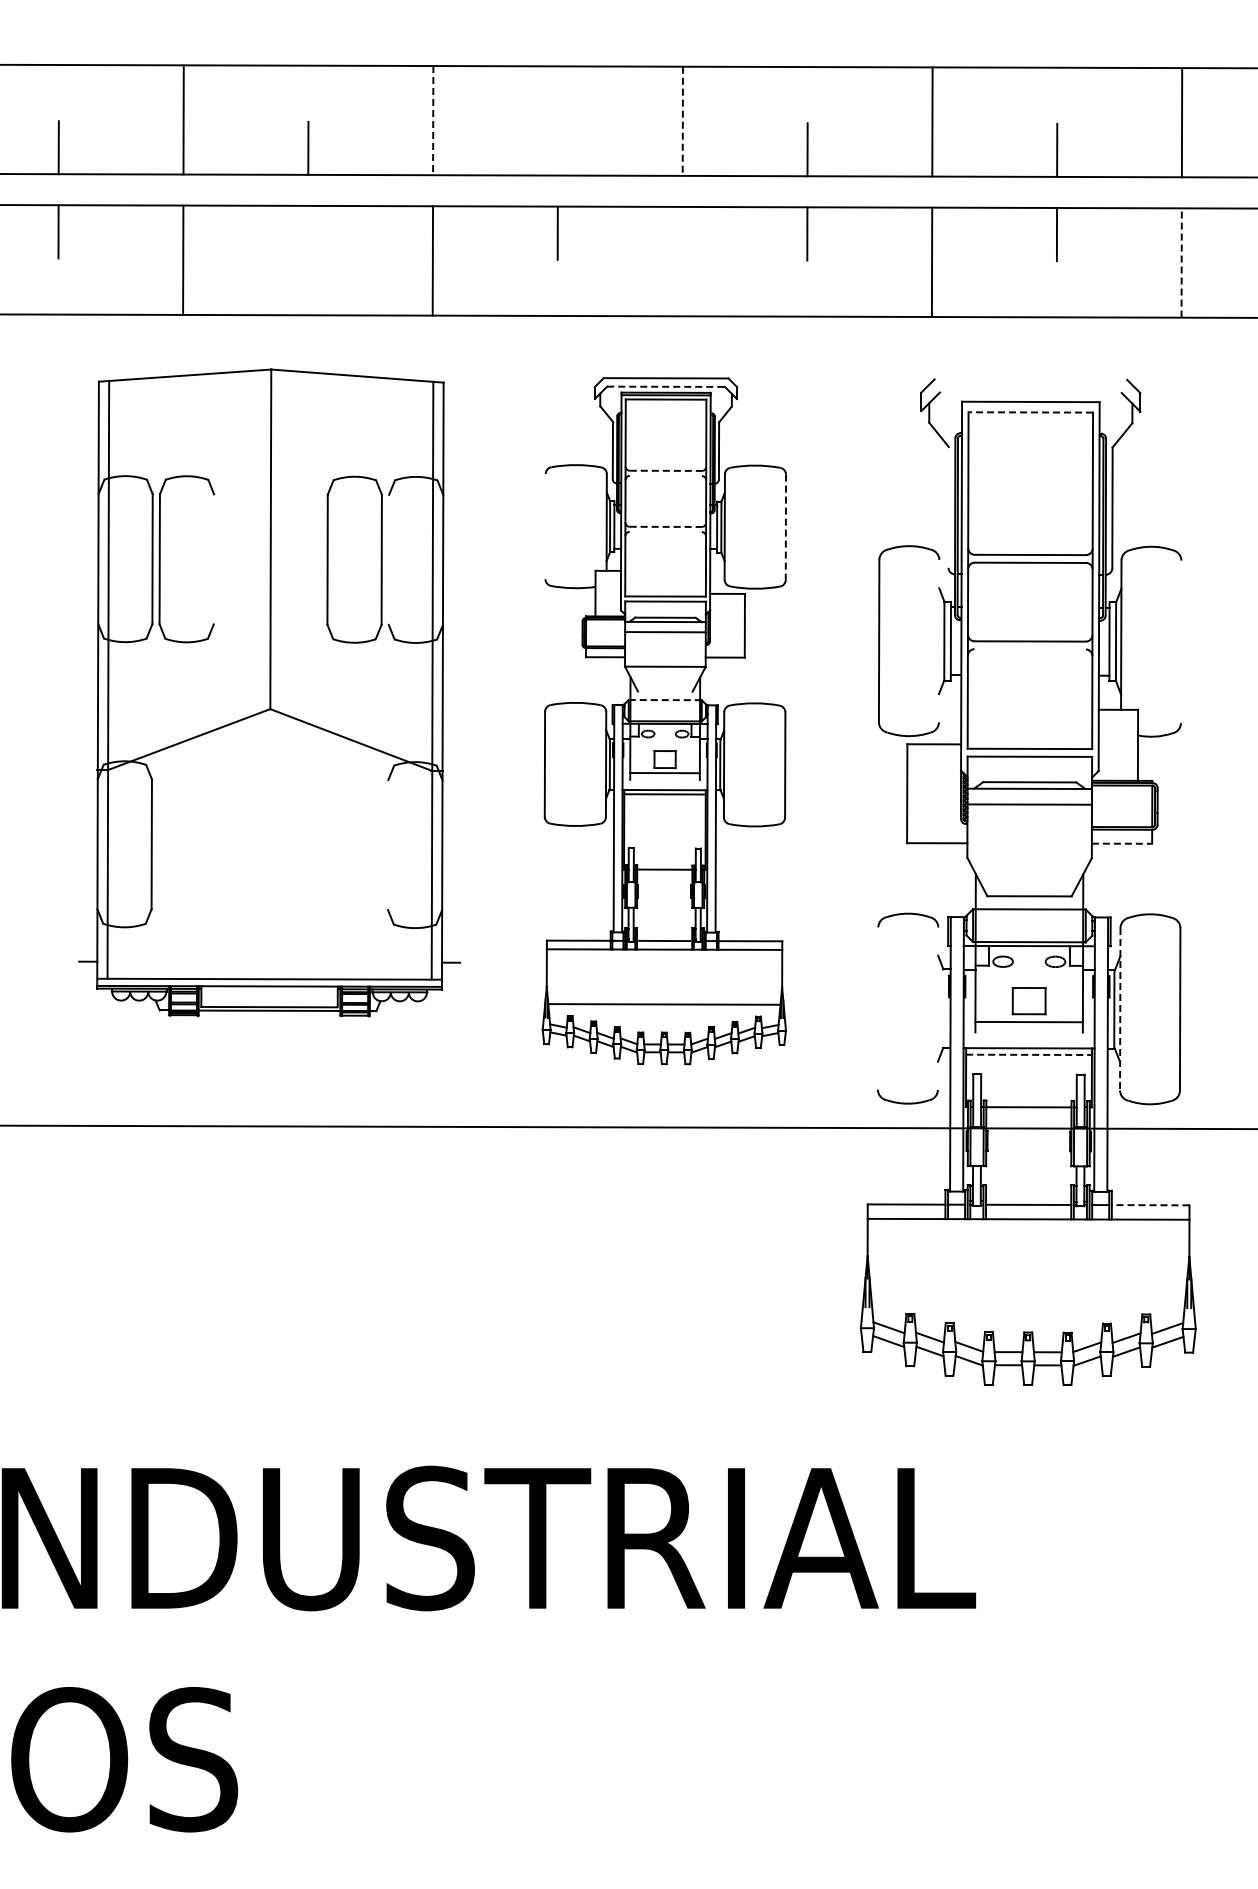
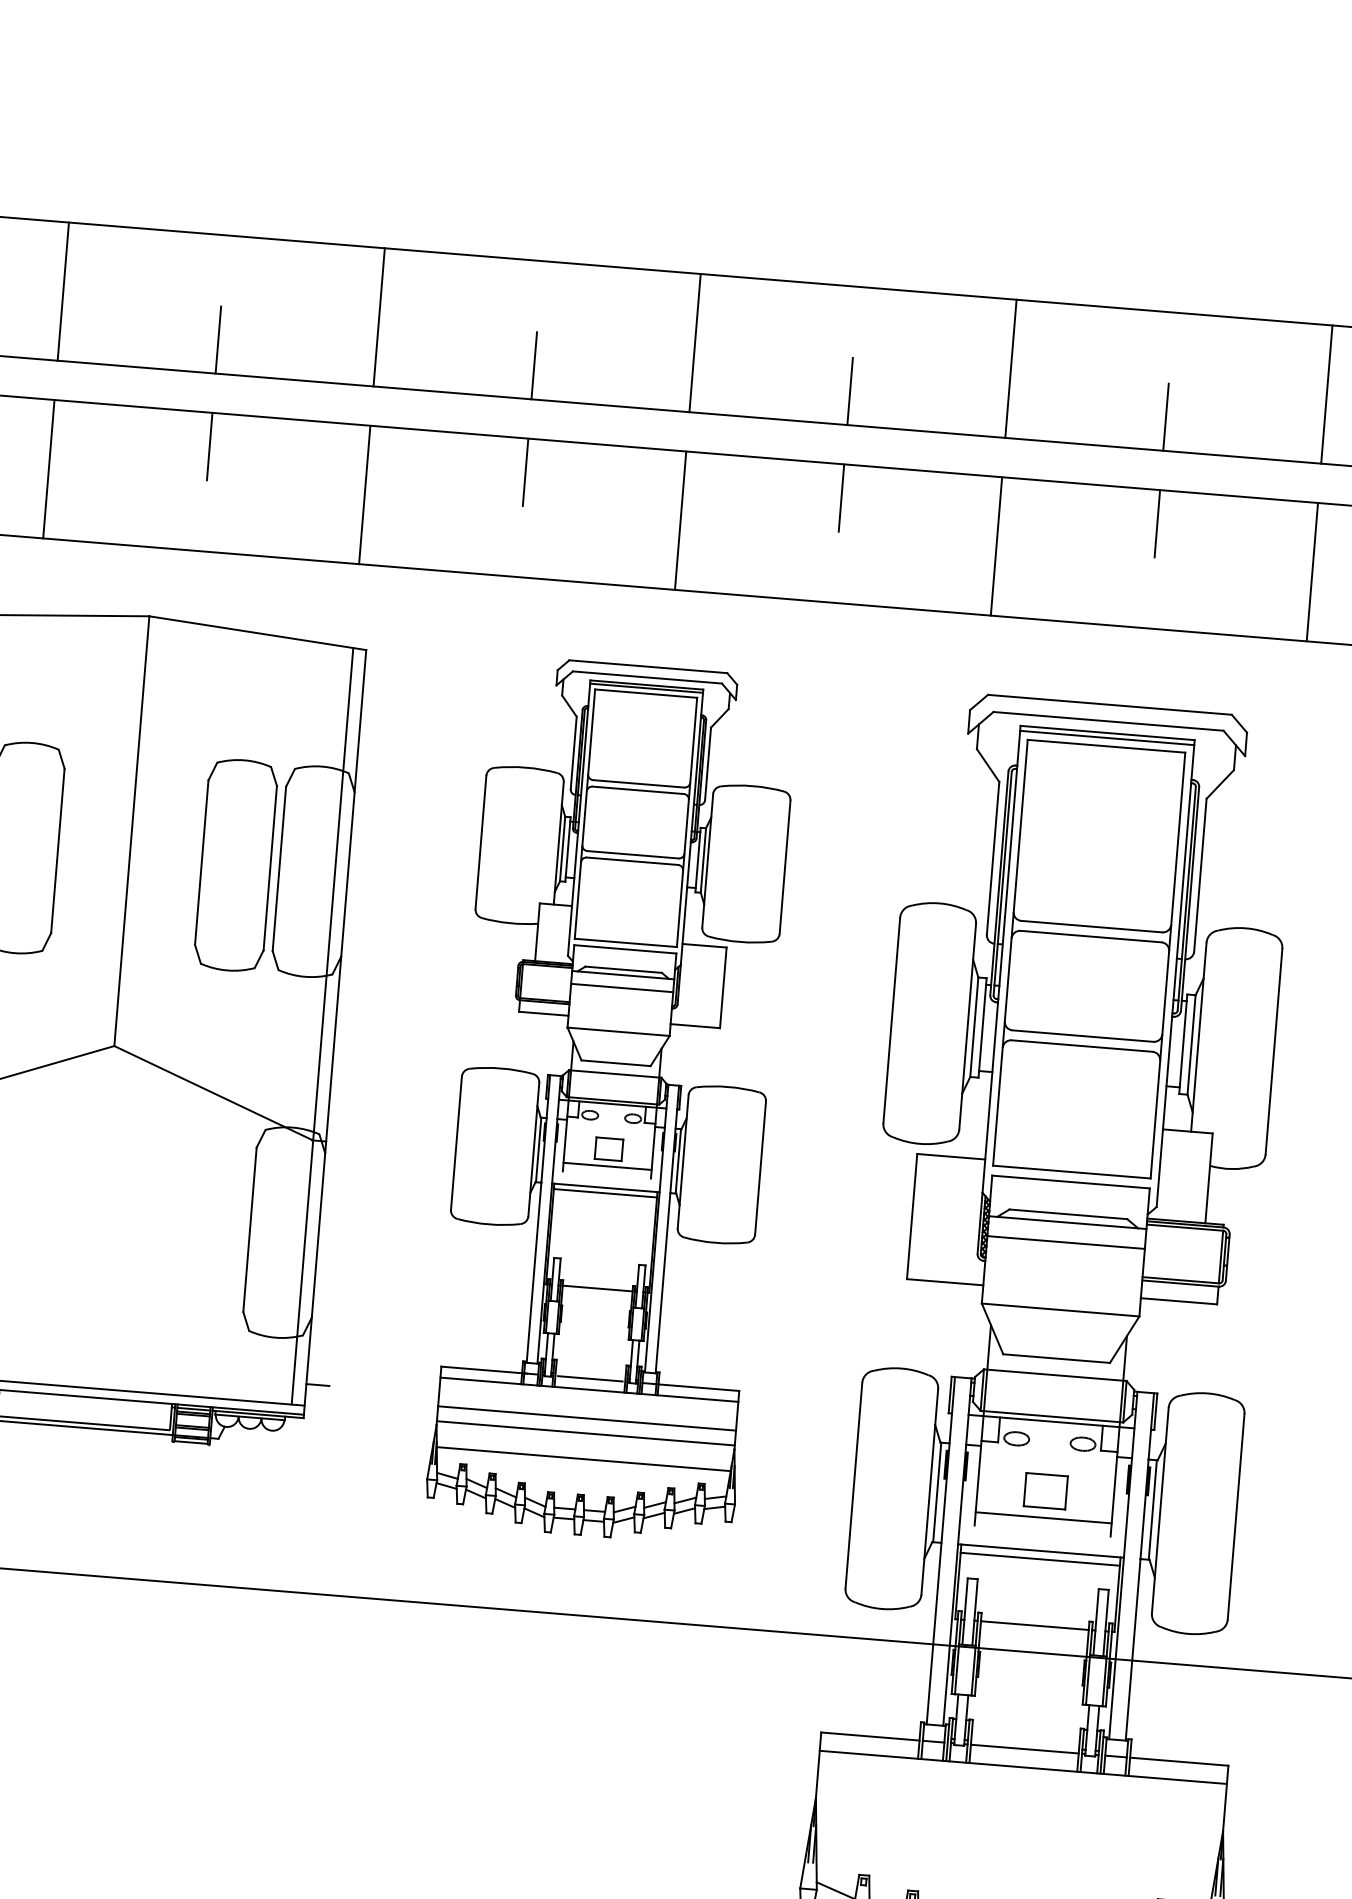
line: (433, 120) -> (379, 317), dashed -> solid
line: (682, 121) -> (694, 343), dashed -> solid
line: (557, 148) -> (533, 365), added
line: (308, 232) -> (210, 446), added
line: (682, 261) -> (680, 520), added
line: (1181, 262) -> (1312, 571), dashed -> solid
line: (1030, 379) -> (1109, 704), added
line: (666, 386) -> (647, 677), dashed -> solid
line: (1030, 392) -> (1108, 721), added
line: (1030, 405) -> (1106, 737), added
line: (1030, 412) -> (1106, 746), dashed -> solid
line: (666, 470) -> (639, 783), dashed -> solid
line: (665, 475) -> (637, 789), added
line: (948, 507) -> (992, 858), added
line: (545, 526) -> (480, 842), added
line: (666, 526) -> (634, 854), dashed -> solid
line: (785, 527) -> (784, 867), dashed -> solid
line: (665, 531) -> (632, 860), added
line: (213, 559) -> (57, 850), added
line: (388, 559) -> (278, 868), added
line: (938, 640) -> (966, 1025), added
line: (1180, 641) -> (1273, 1051), added
line: (1029, 649) -> (1081, 1046), added
line: (665, 691) -> (616, 1063), added
line: (665, 700) -> (615, 1074), dashed -> solid
line: (1122, 843) -> (1179, 1301), dashed -> solid
line: (388, 845) -> (250, 1230), added
line: (1029, 857) -> (1060, 1309), added
line: (664, 971) -> (587, 1417), added
line: (664, 983) -> (585, 1432), added
line: (877, 1008) -> (853, 1485), added
line: (937, 1008) -> (929, 1491), added
line: (943, 1008) -> (936, 1492), added
line: (1120, 1009) -> (1160, 1510), dashed -> solid
line: (1029, 1054) -> (1040, 1558), dashed -> solid
line: (1150, 1205) -> (1179, 1762), dashed -> solid

